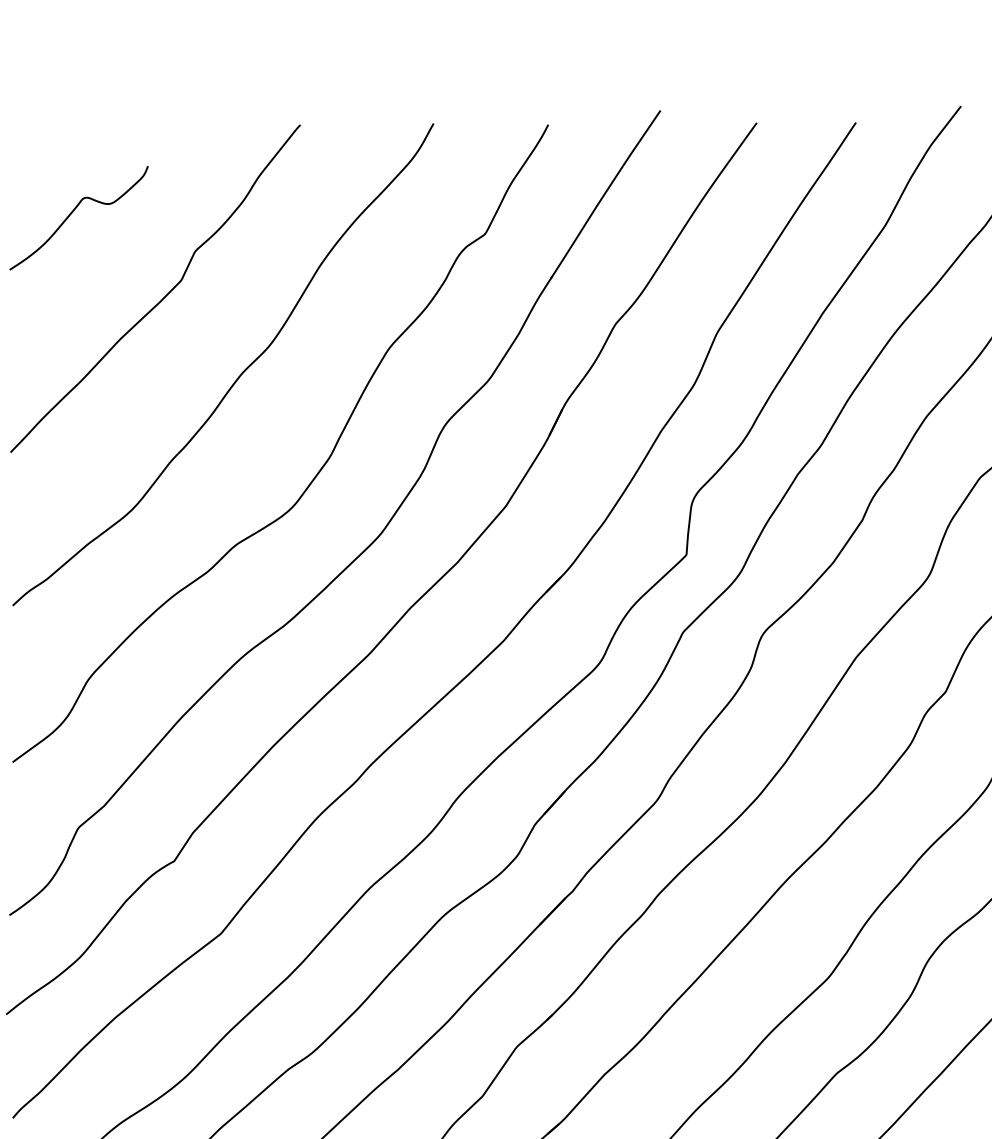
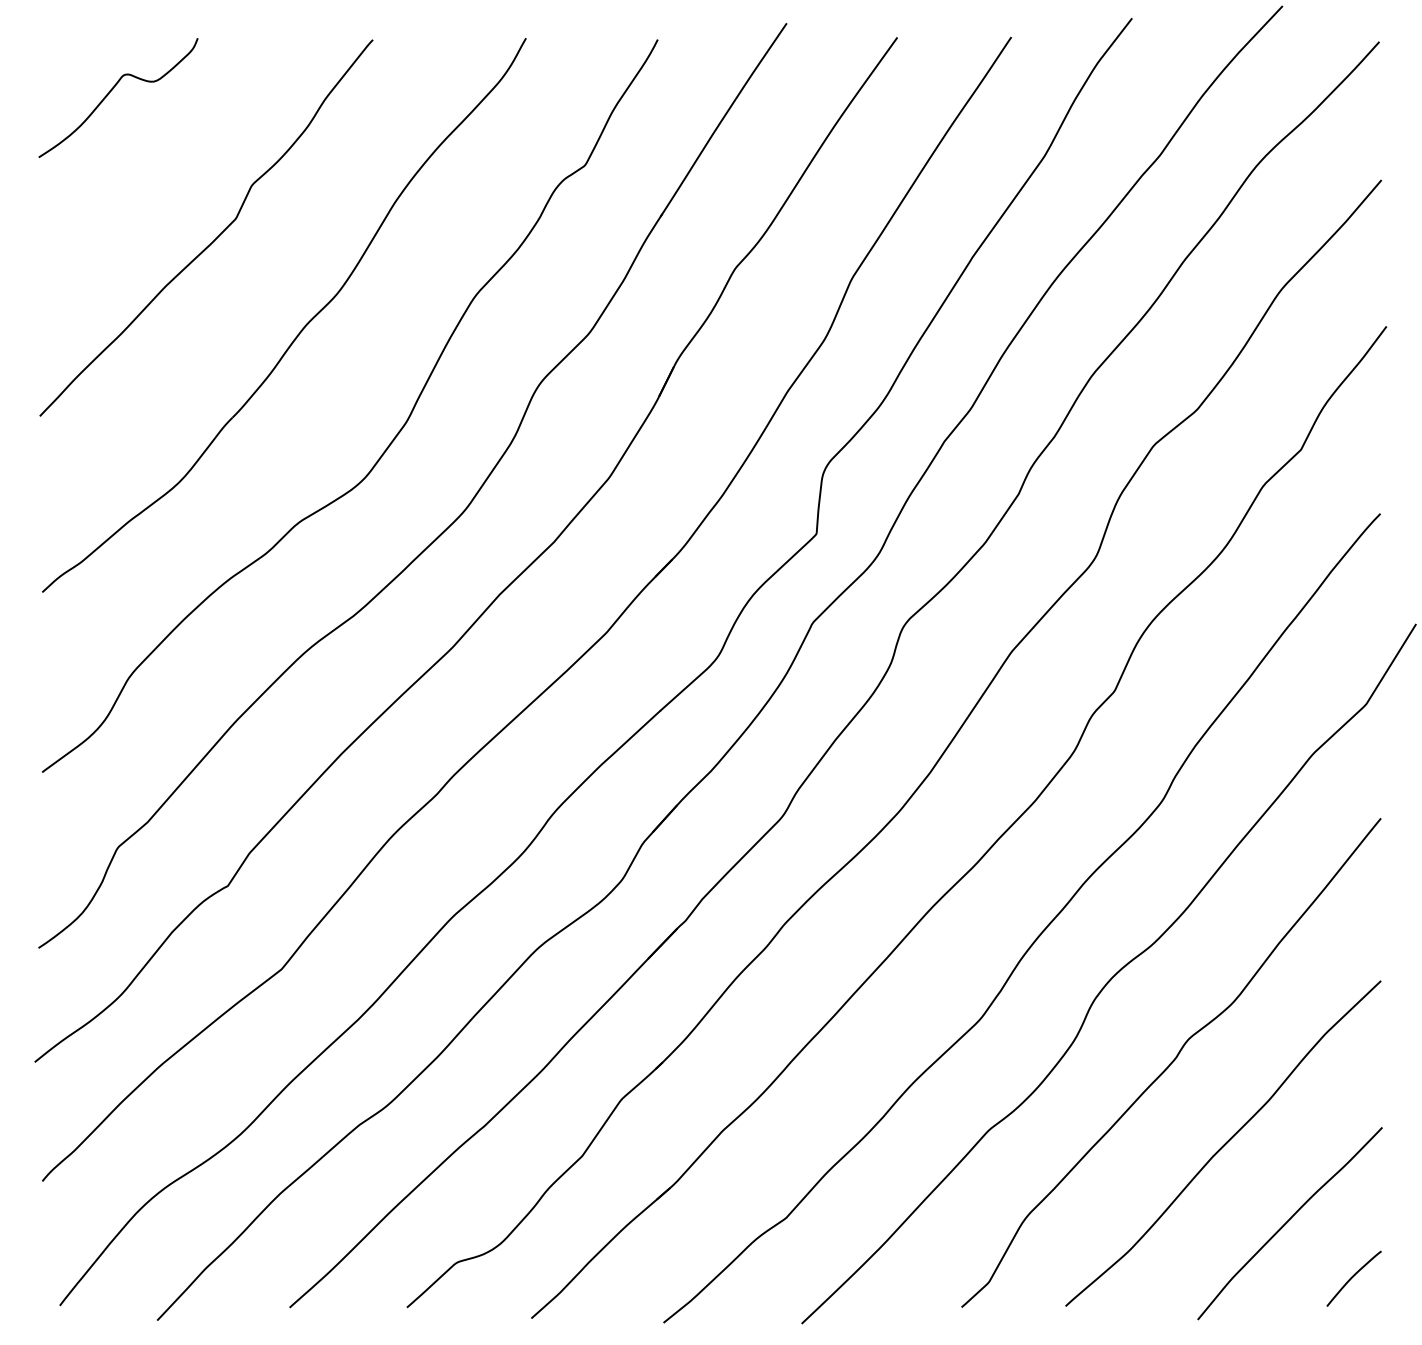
curve: (73, 211) -> (112, 90), moved

